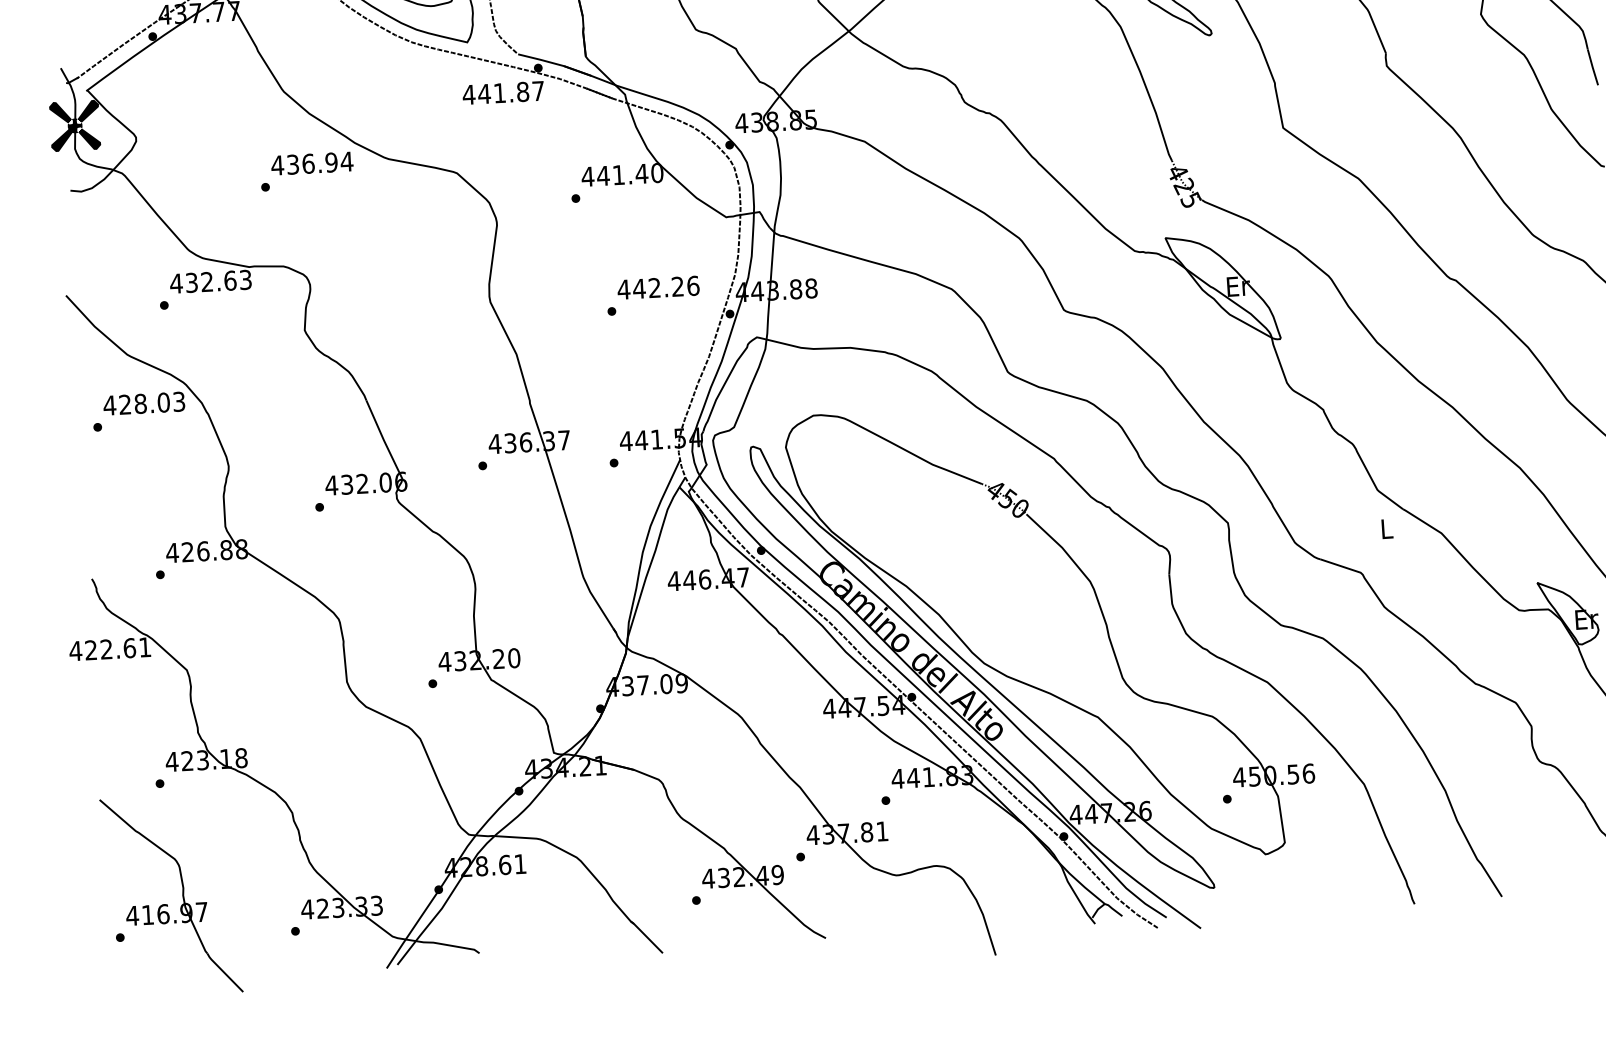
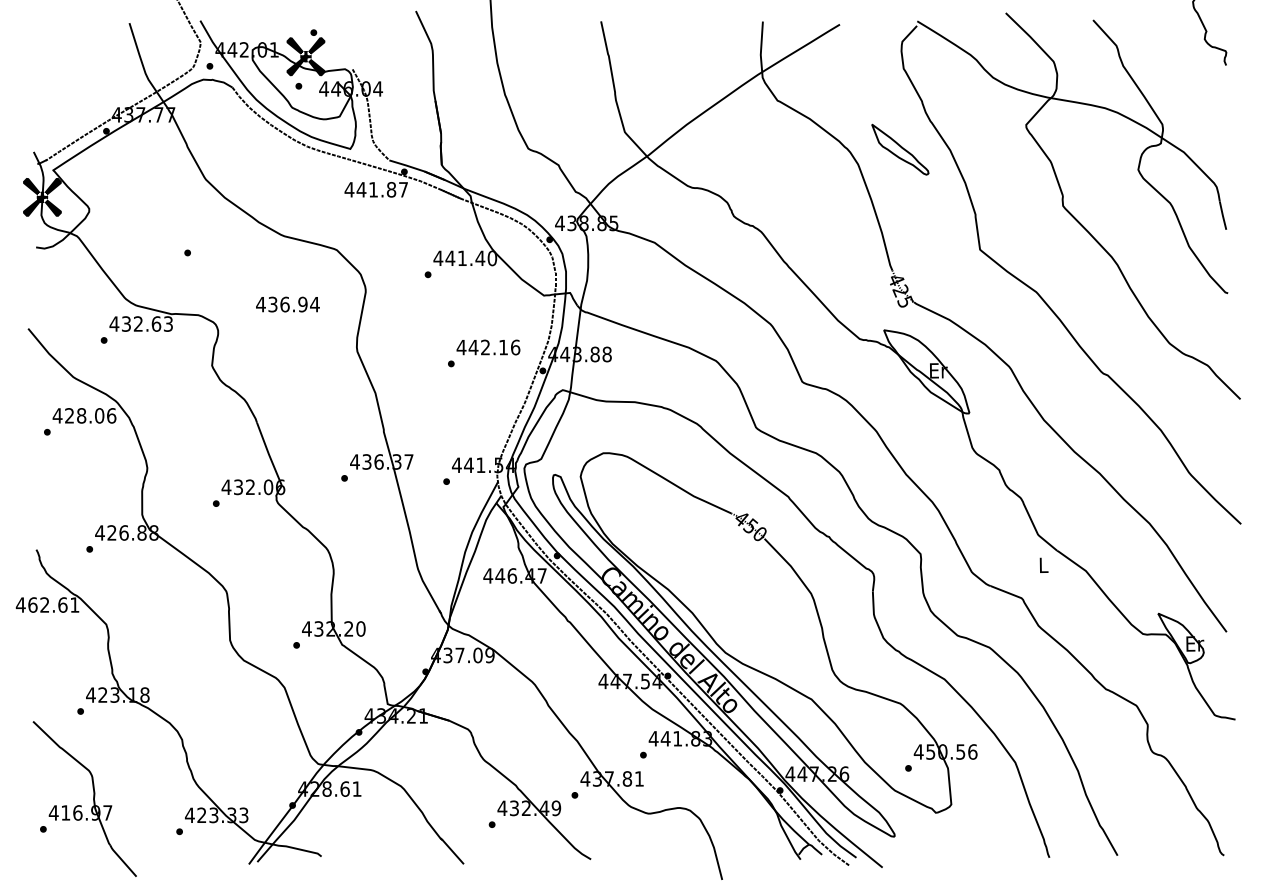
text: (311, 163) -> (287, 304), moved
text: (677, 286) -> (503, 347), 442.26 -> 442.16
text: (179, 401) -> (111, 415), 428.03 -> 428.06
text: (90, 649) -> (32, 604), 422.61 -> 462.61

